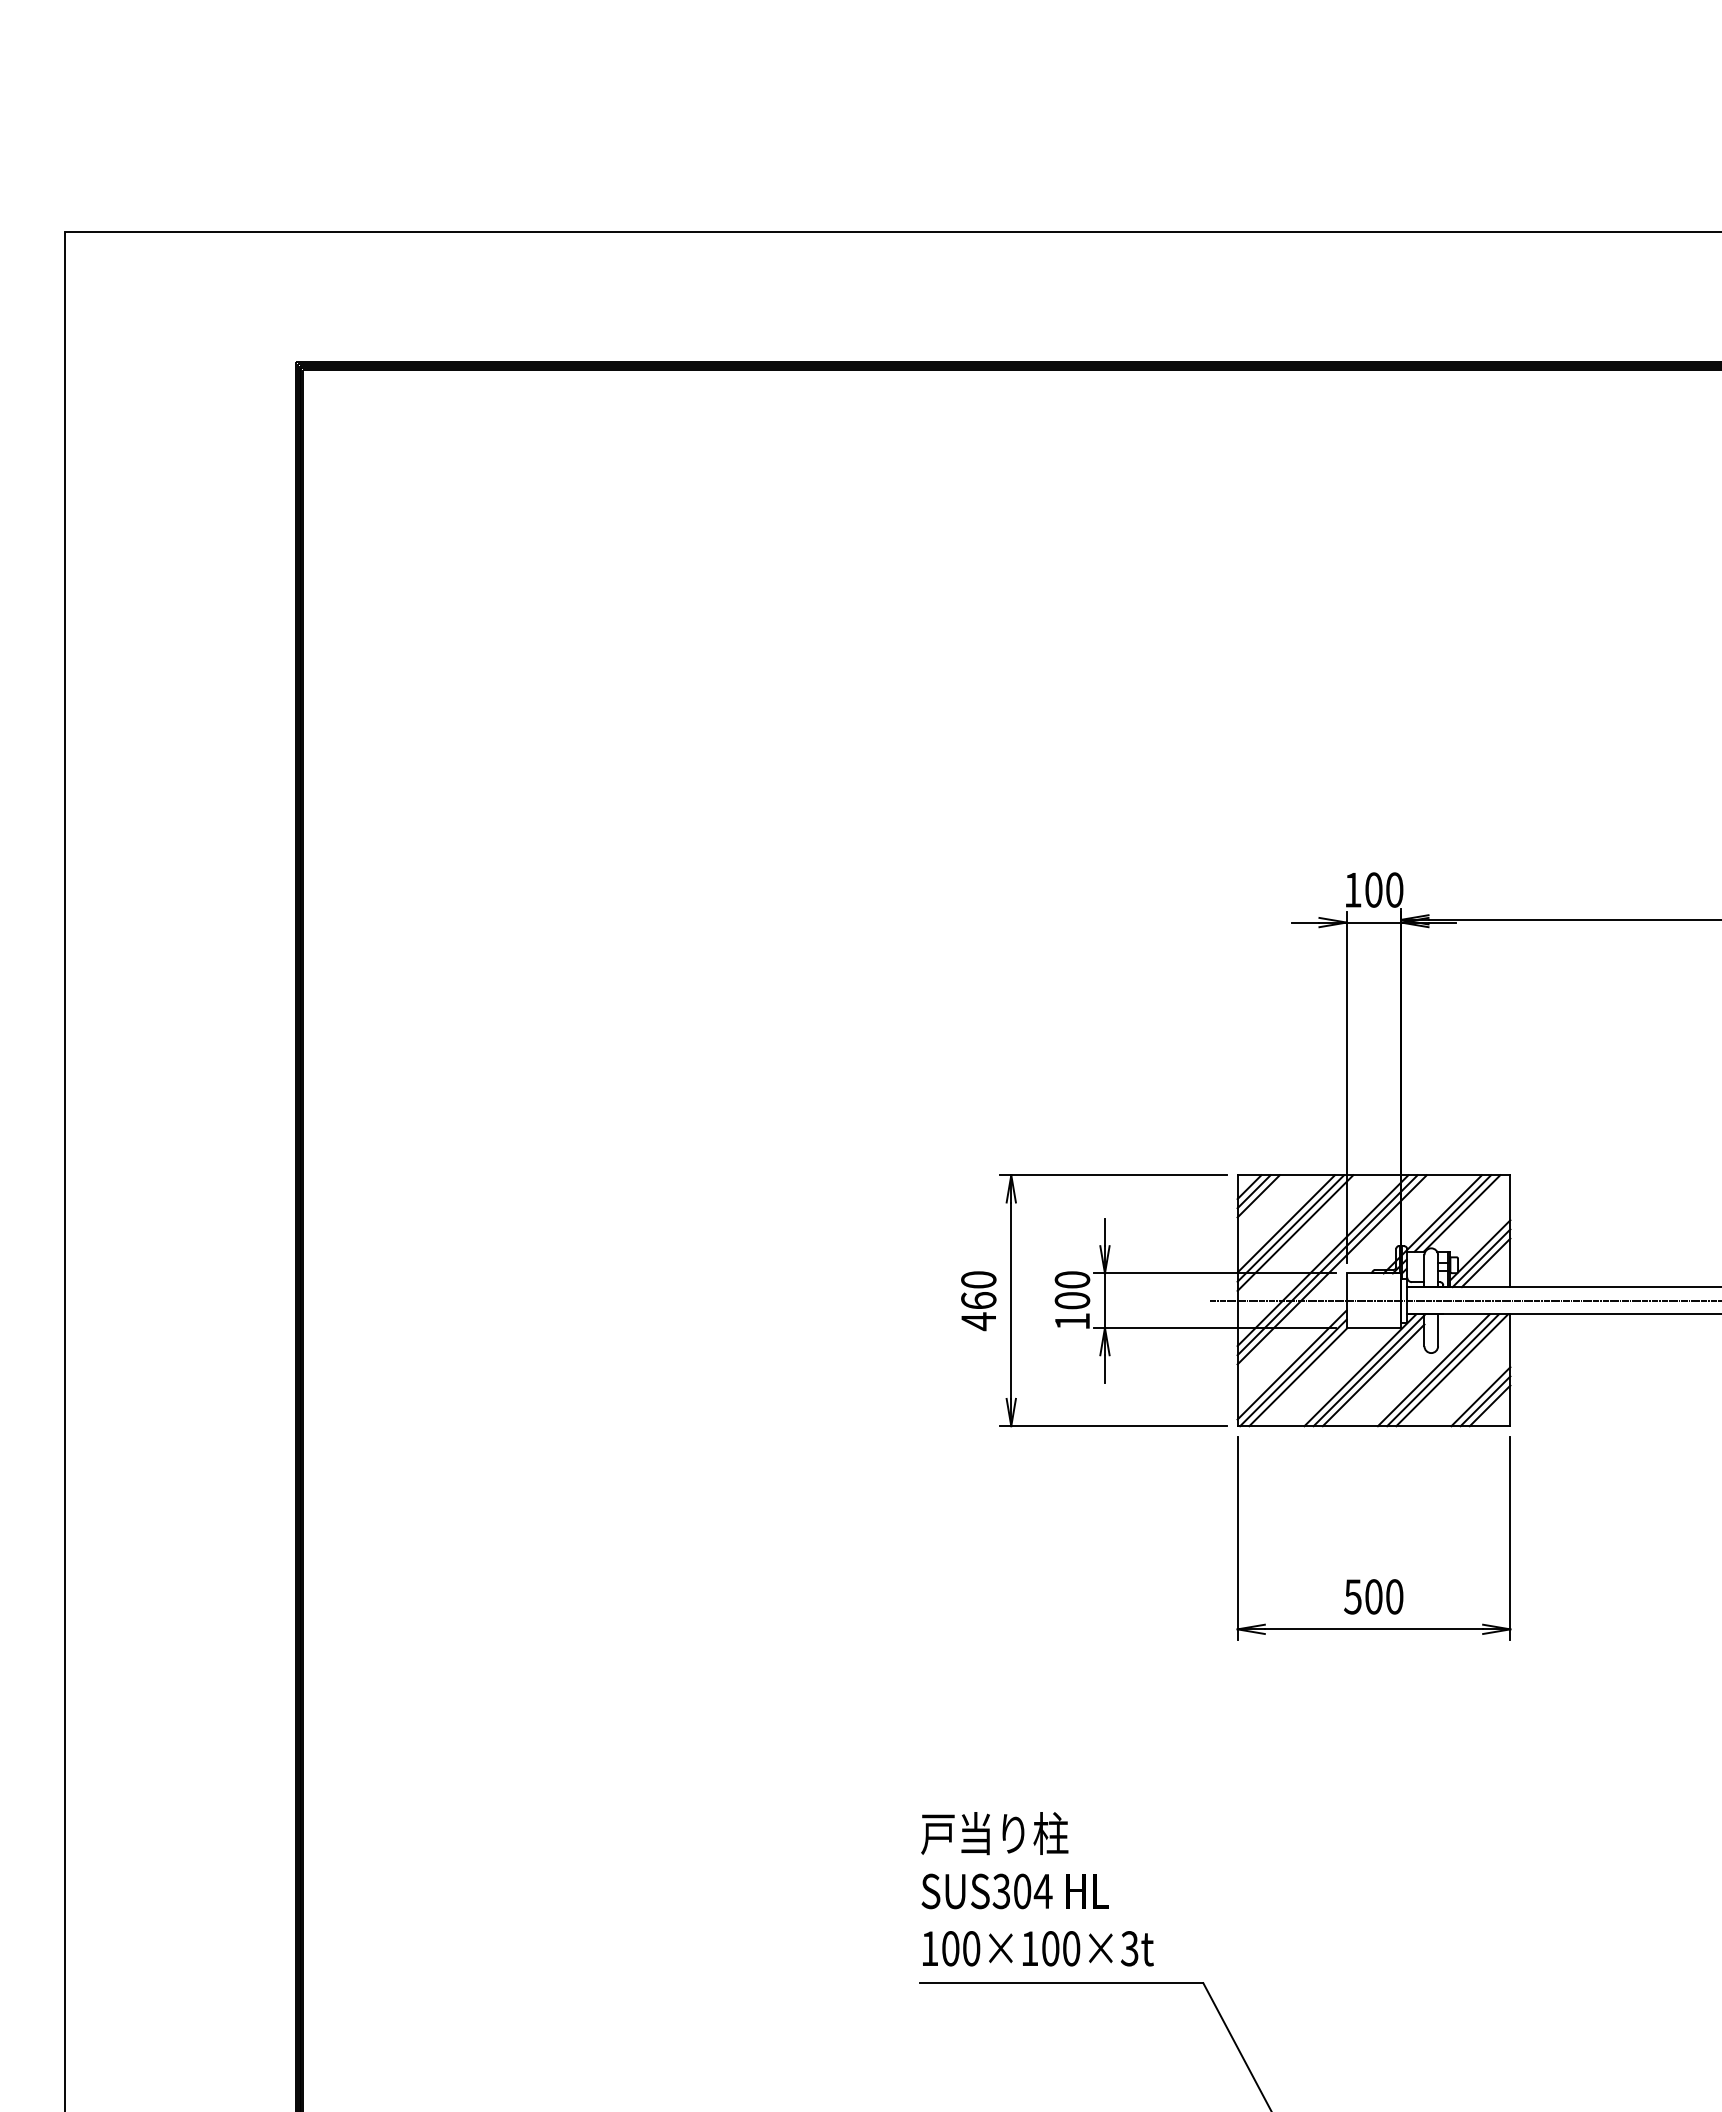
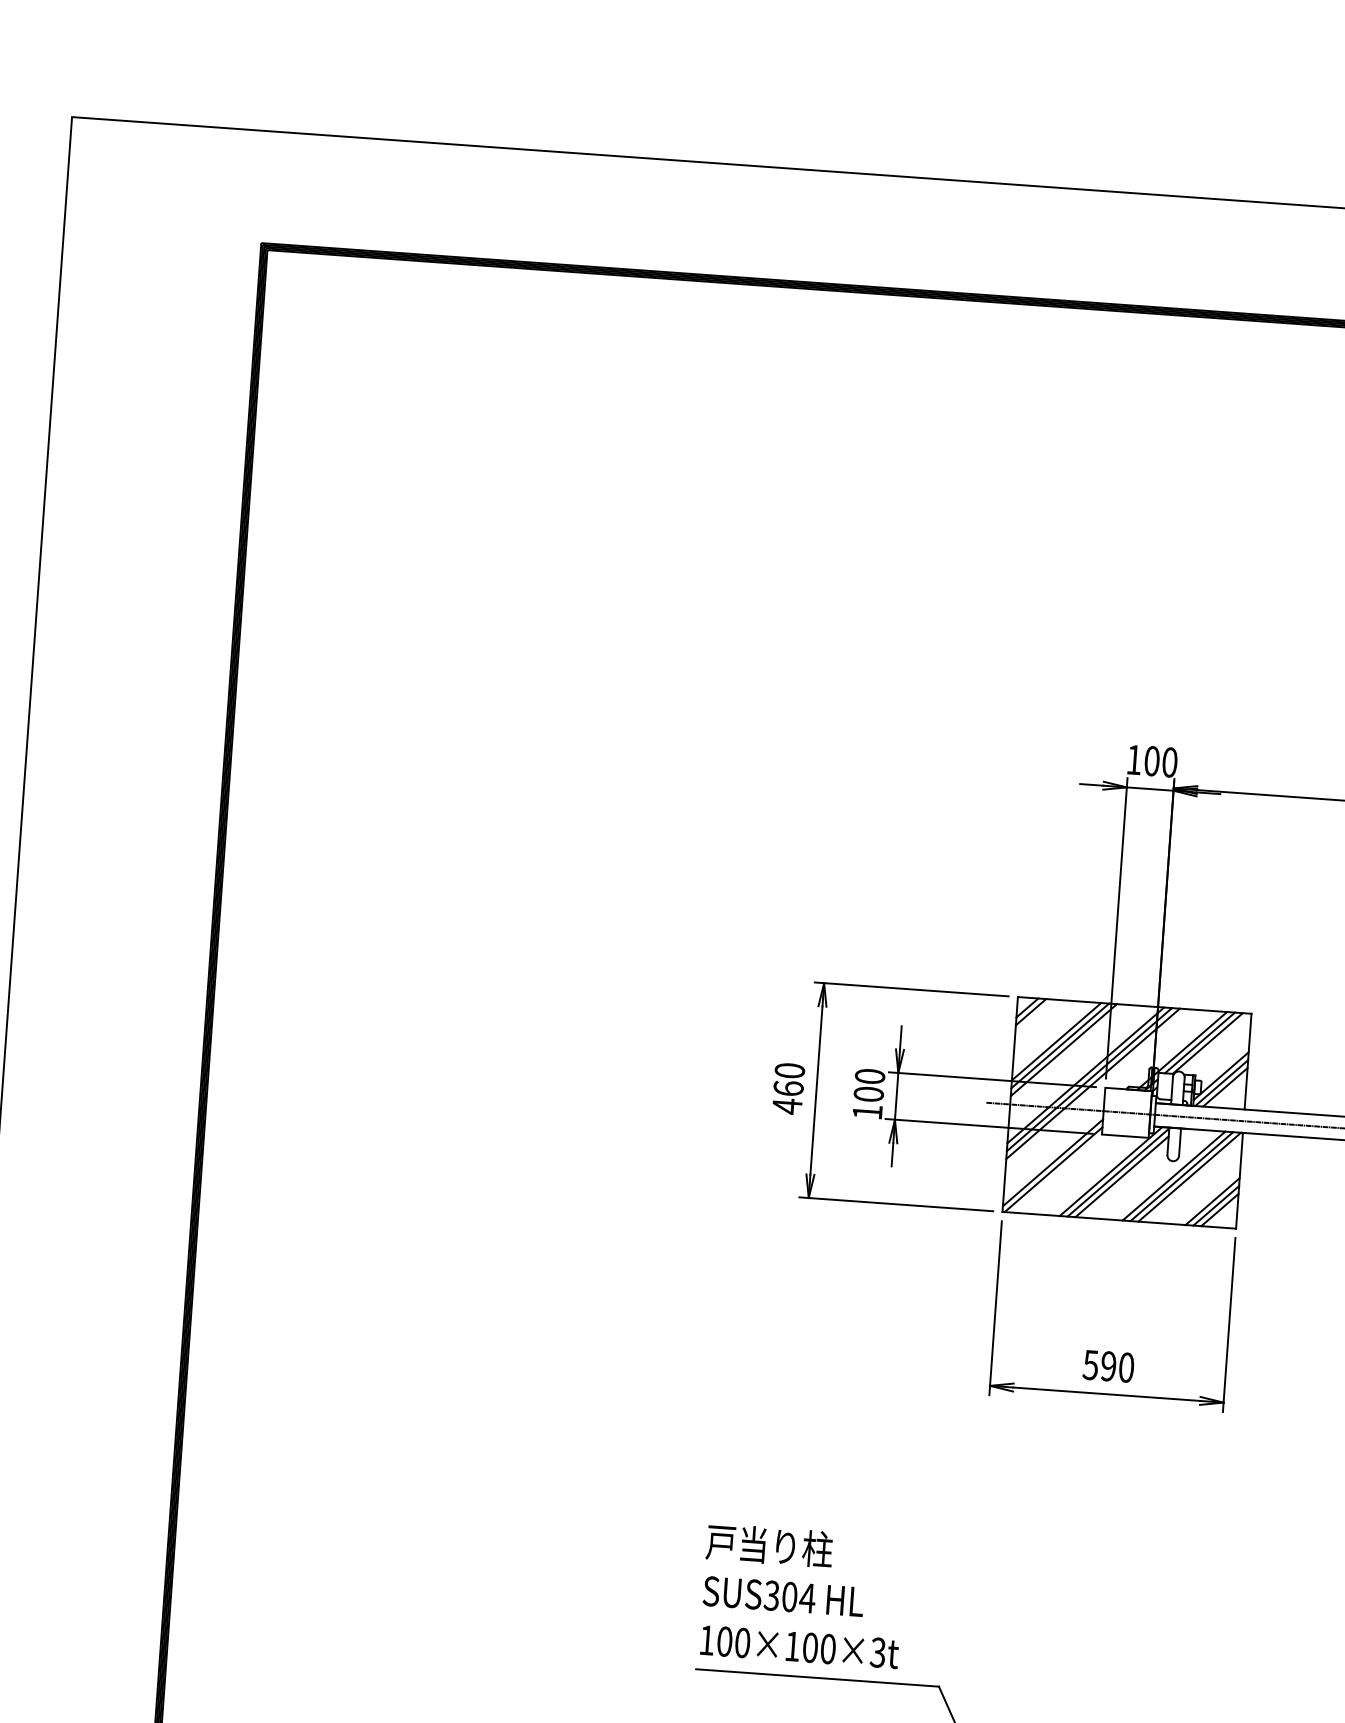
line: (1258, 1196) -> (1034, 1016), removed
line: (1298, 1377) -> (1057, 1173), removed
text: (1373, 1596) -> (1108, 1366), 500 -> 590

